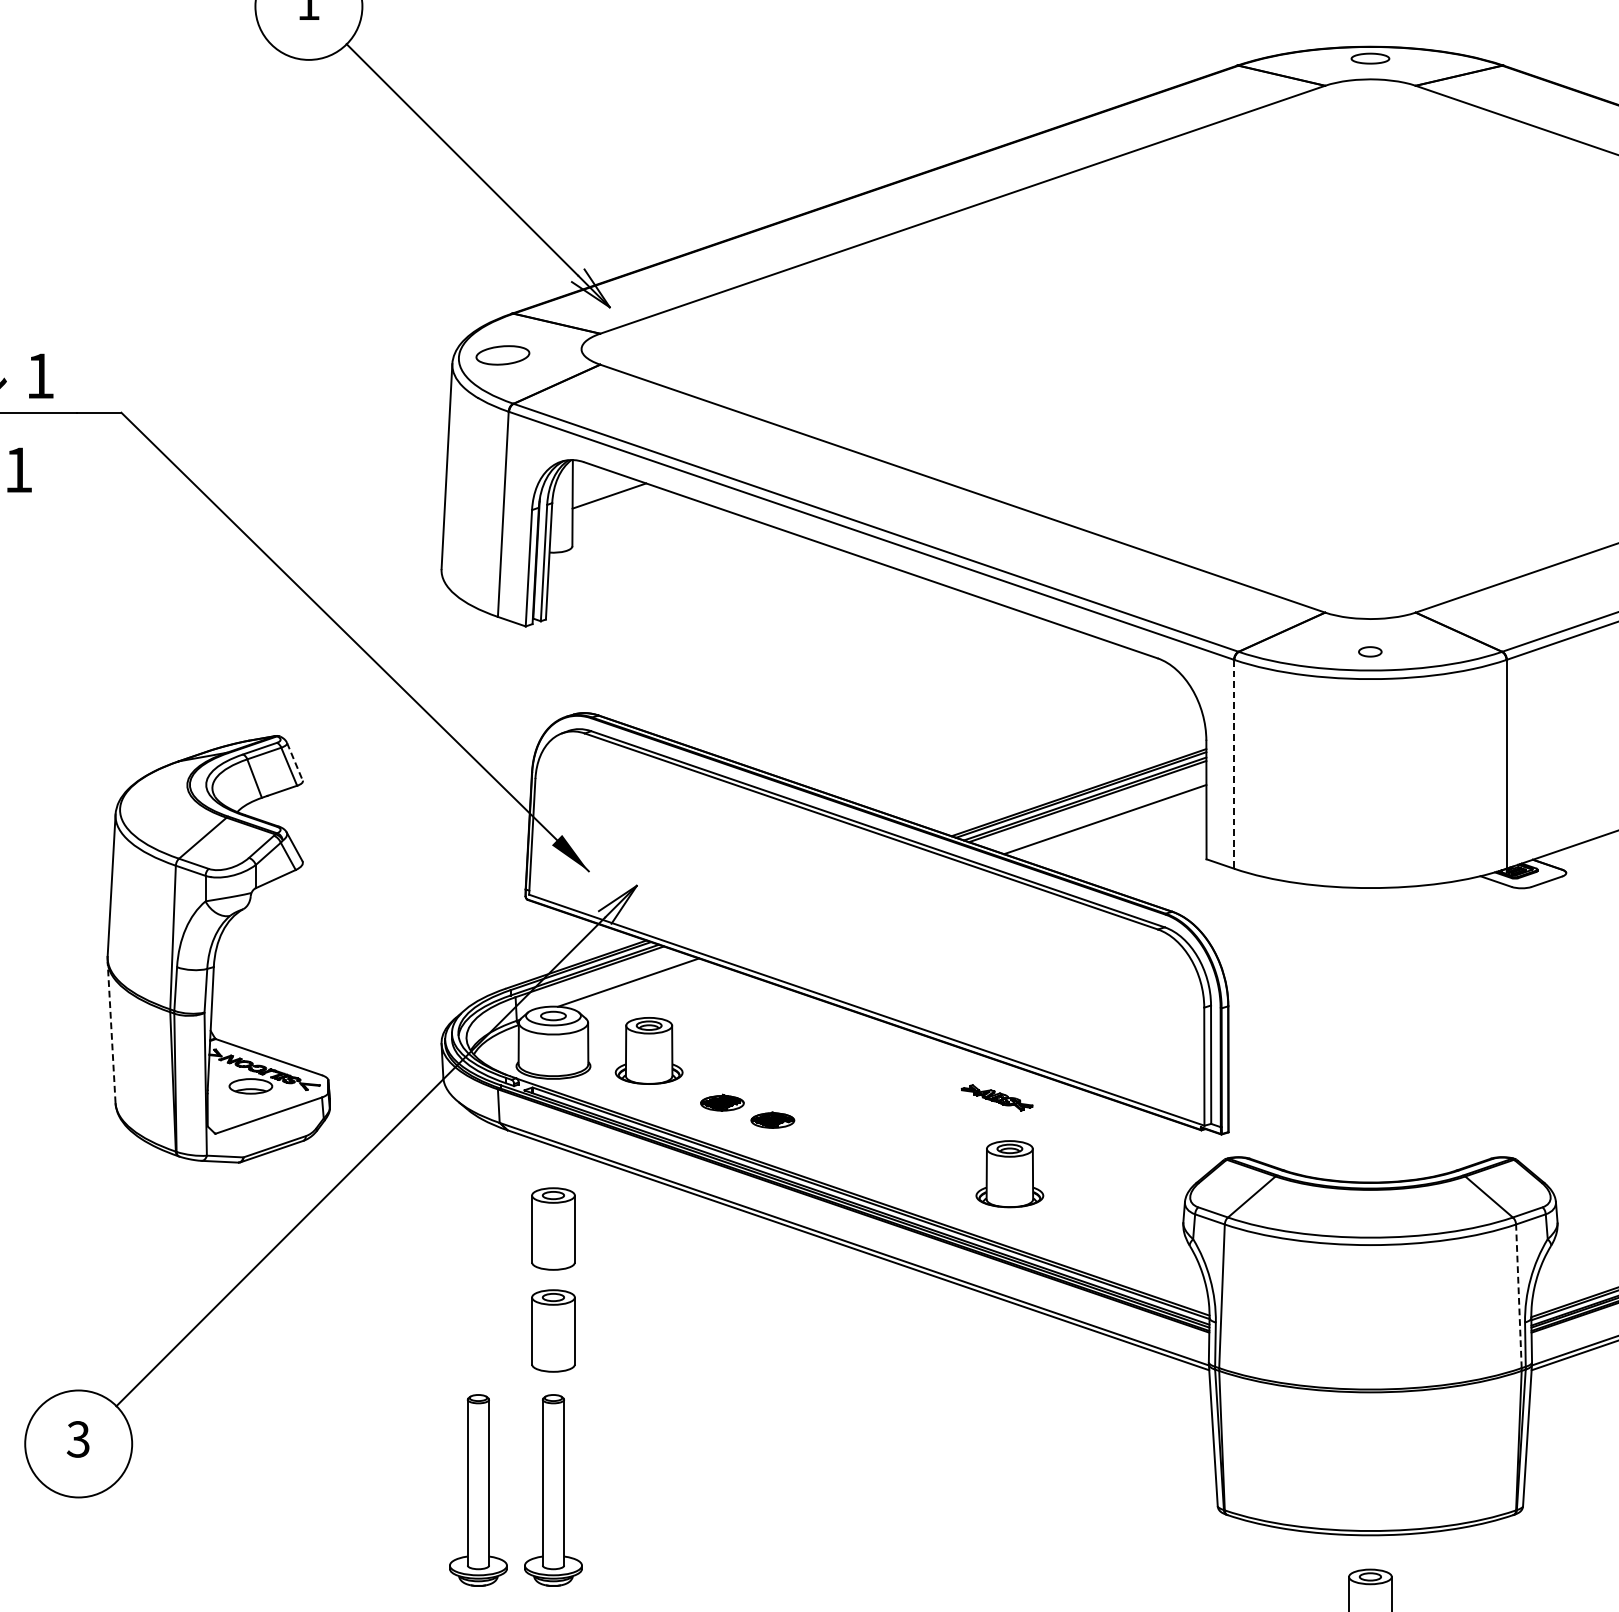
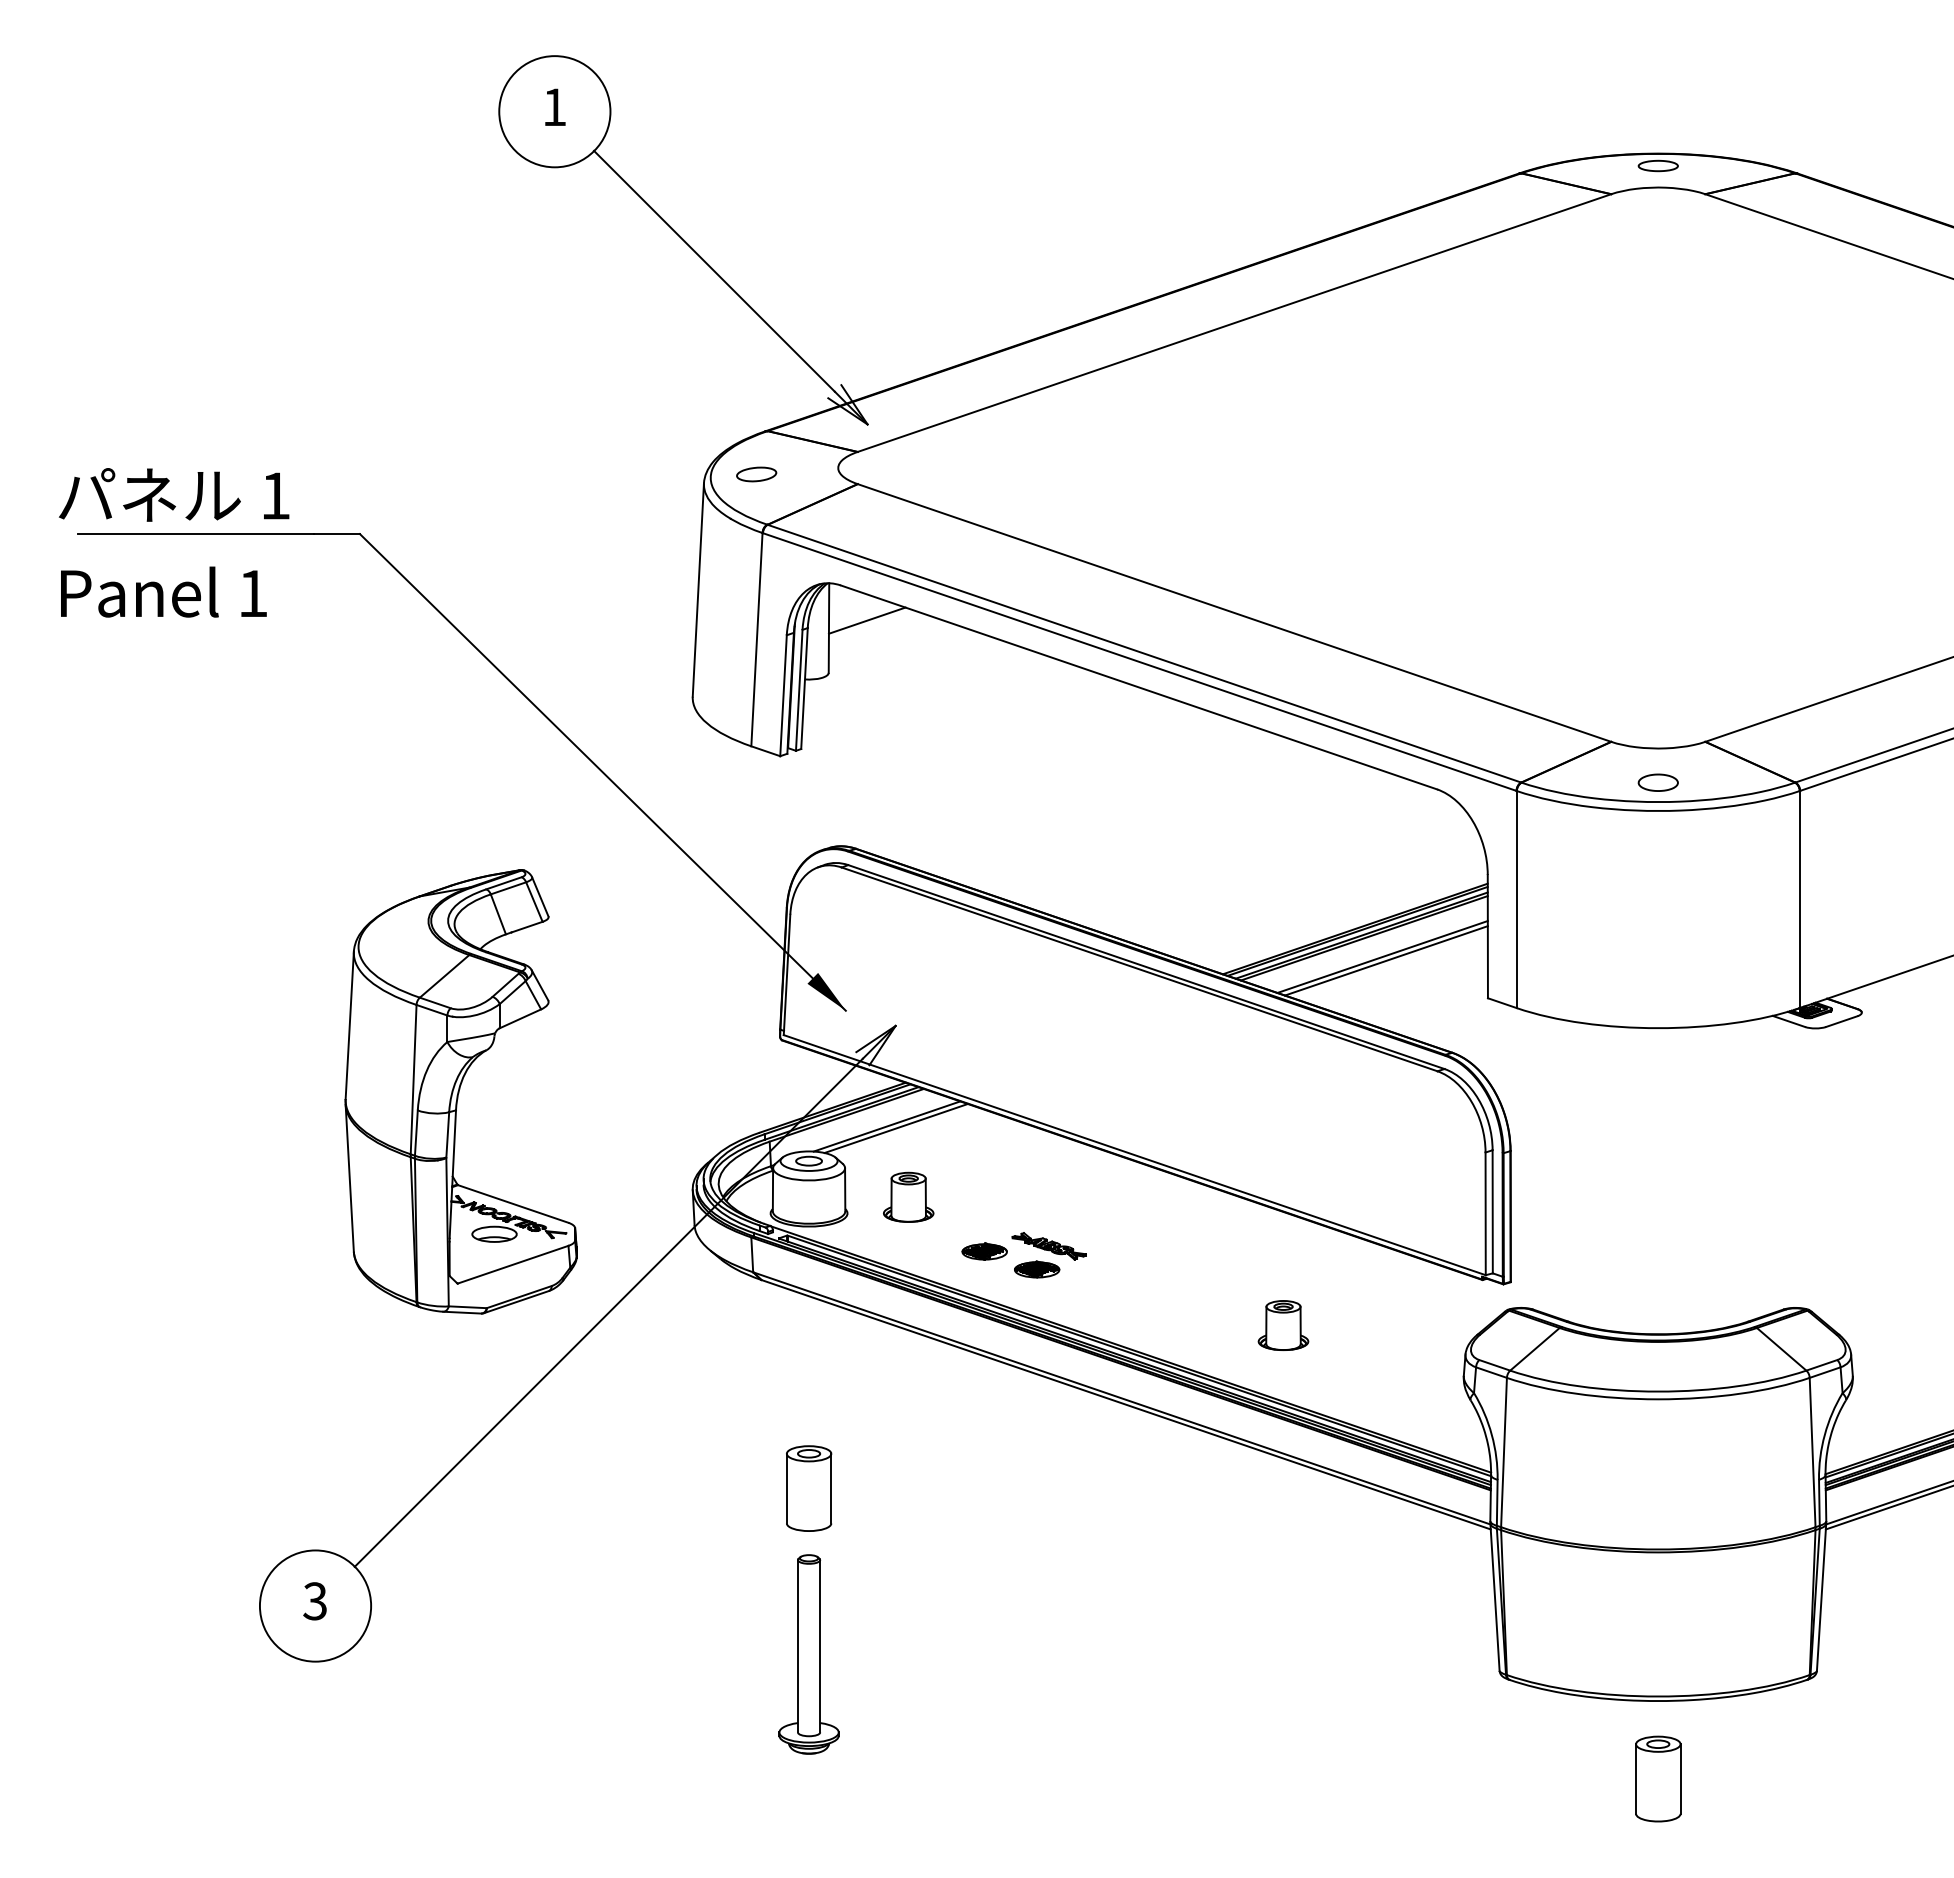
part: (502, 355) -> (756, 474), size x0.71
part: (1369, 651) -> (1657, 782), size x1.67
line: (295, 762) -> (540, 897), dashed -> solid
line: (1234, 764) -> (1516, 899), dashed -> solid
line: (1108, 822) -> (1386, 960), added
line: (636, 984) -> (895, 1128), added
line: (111, 1032) -> (349, 1178), dashed -> solid
part: (649, 1049) -> (908, 1196), size x0.71
part: (996, 1098) -> (1048, 1246), moved
part: (1009, 1174) -> (1283, 1325), size x0.71
part: (553, 1228) -> (809, 1382), removed
line: (1518, 1296) -> (1812, 1452), dashed -> solid
part: (477, 1490) -> (730, 1654), removed

